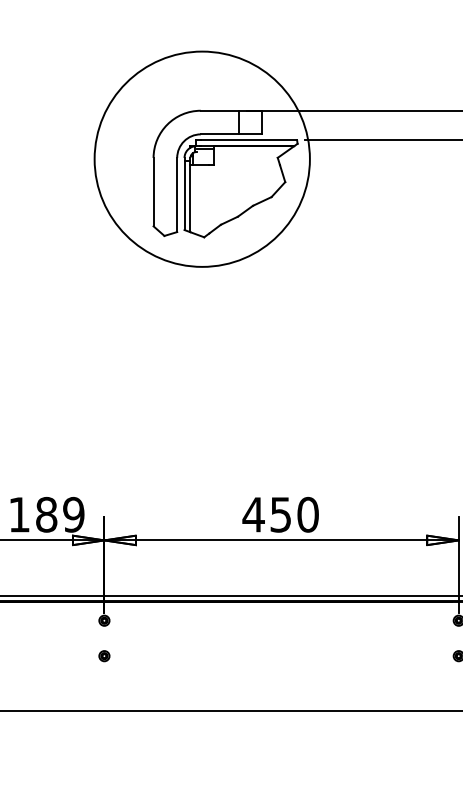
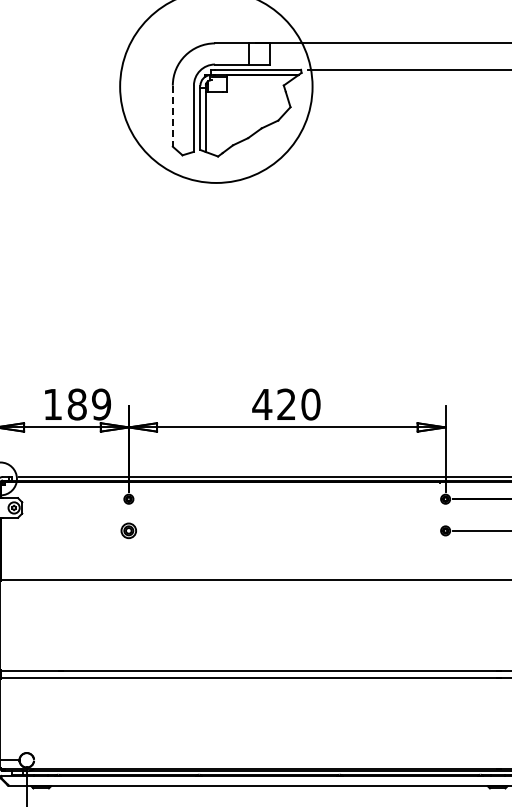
line: (153, 192) -> (172, 116), solid -> dashed
text: (280, 514) -> (286, 404), 450 -> 420
part: (103, 655) -> (128, 530), size x1.6

